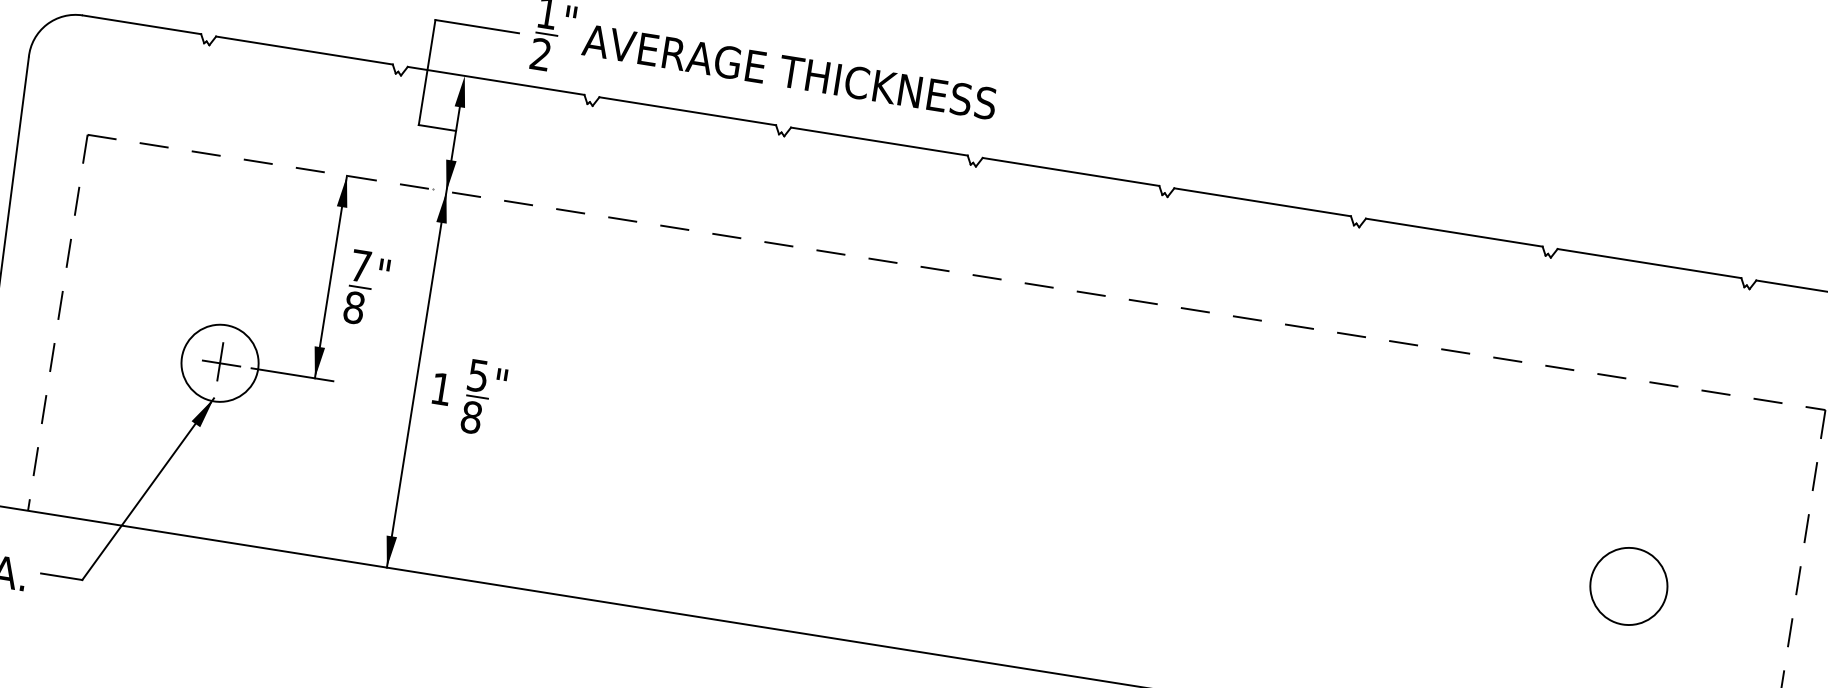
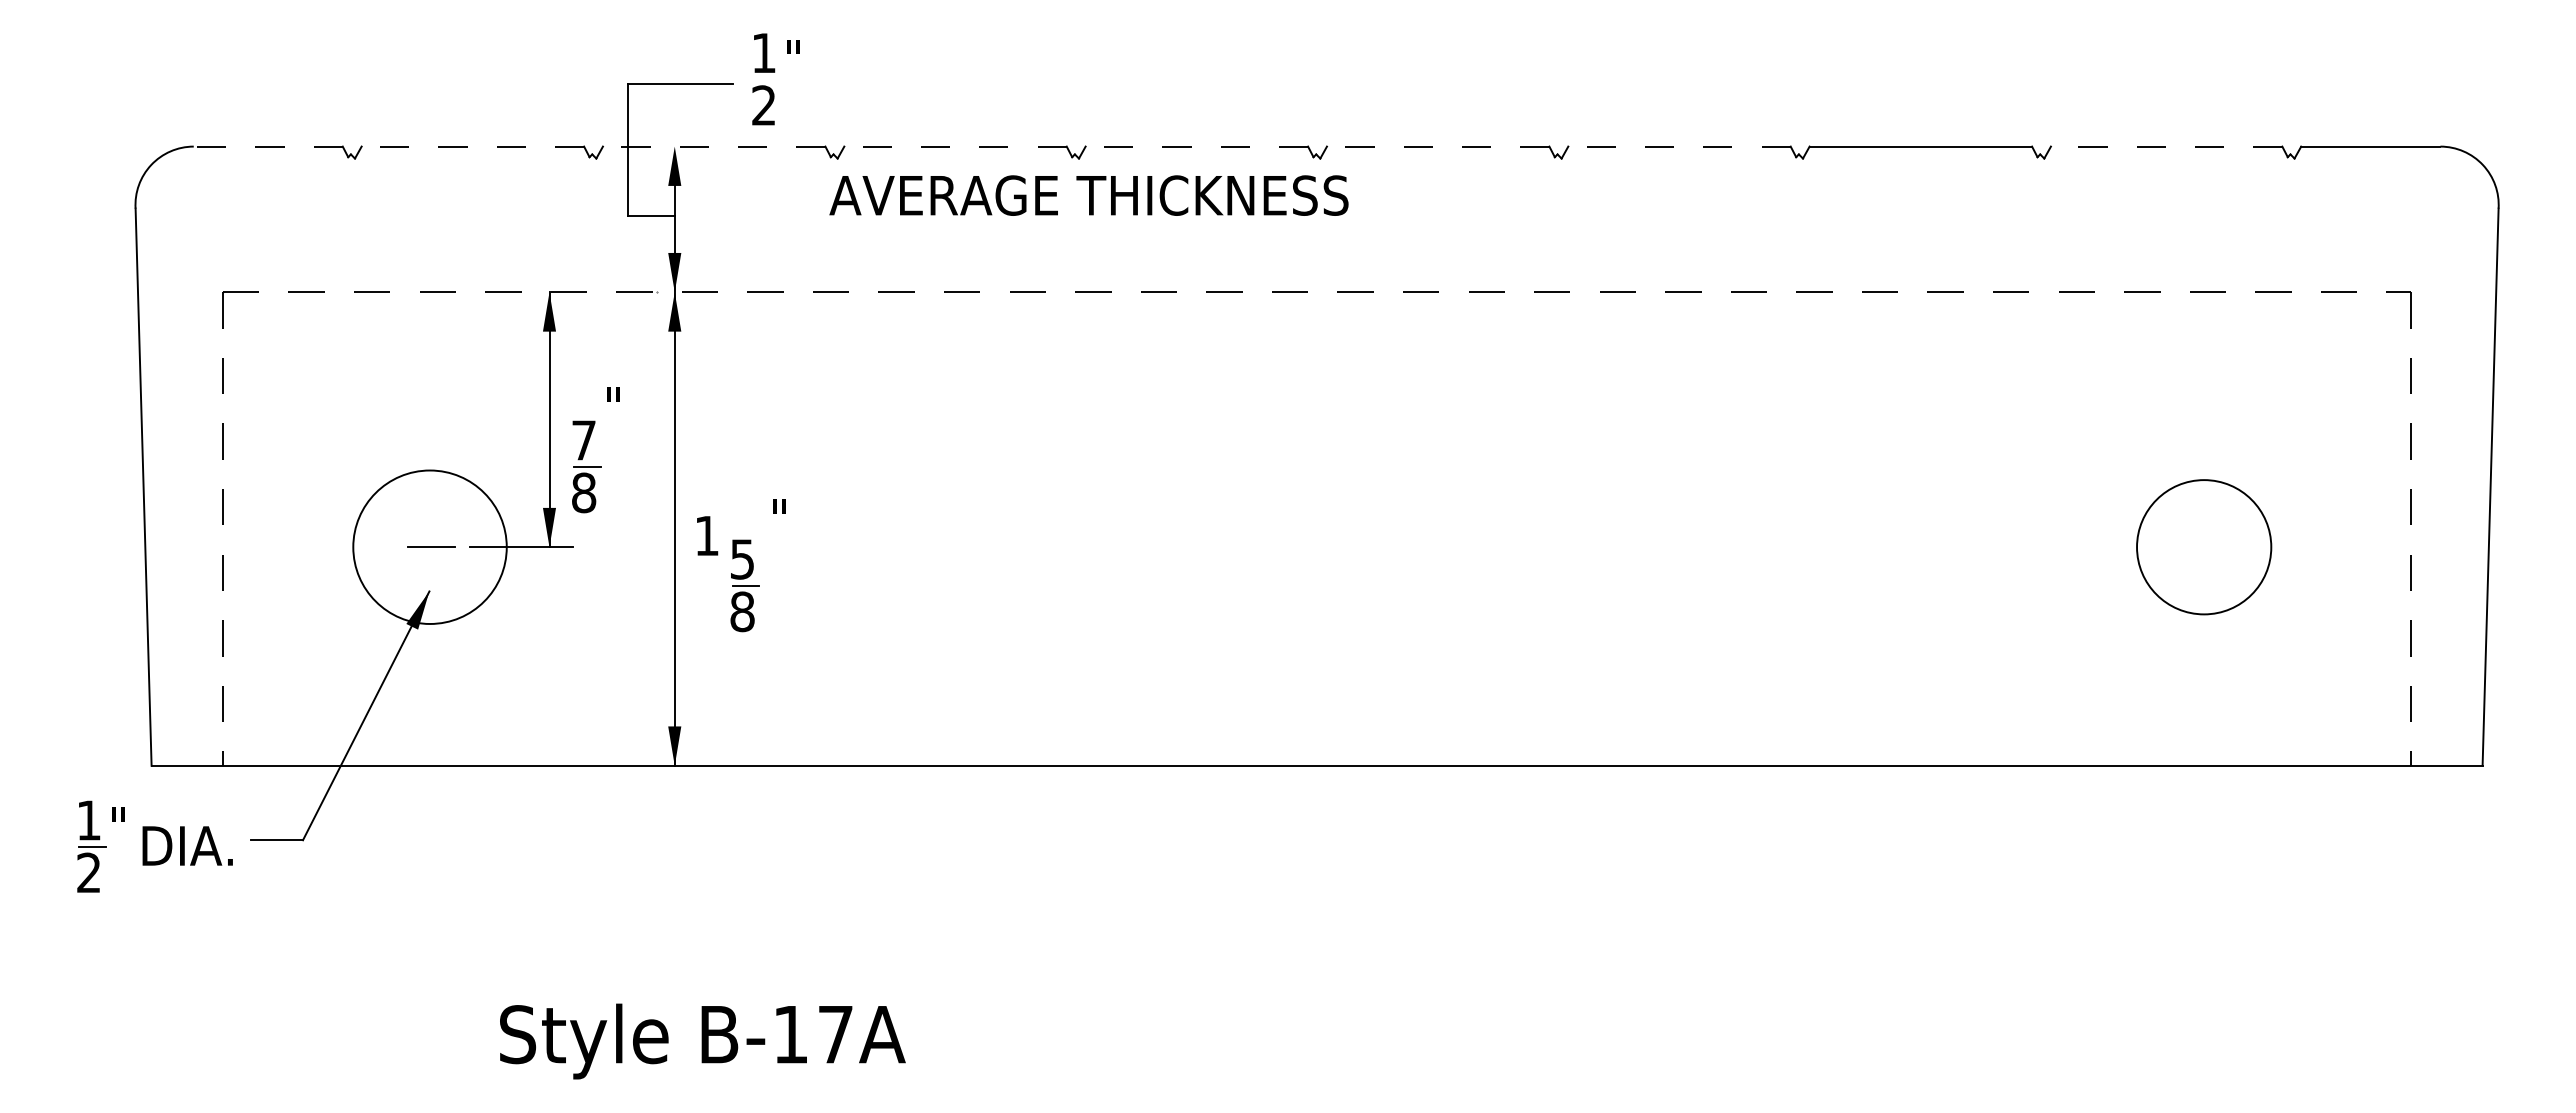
line: (142, 24) -> (268, 146), solid -> dashed
line: (546, 34) -> (767, 79), removed
line: (304, 50) -> (472, 146), solid -> dashed
text: (789, 71) -> (1088, 195), moved
line: (495, 80) -> (713, 146), solid -> dashed
line: (687, 111) -> (955, 146), solid -> dashed
line: (879, 141) -> (1196, 146), solid -> dashed
line: (1070, 171) -> (1437, 146), solid -> dashed
line: (1262, 202) -> (1679, 146), solid -> dashed
line: (1649, 263) -> (2166, 146), solid -> dashed
part: (359, 287) -> (586, 466), moved
line: (220, 361) -> (430, 544), removed
circle: (220, 363) -> (430, 547), size x1.6
part: (476, 396) -> (744, 585), moved
circle: (1629, 586) -> (2204, 547), size x1.4

